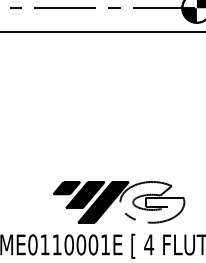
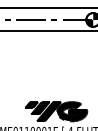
fill: (153, 201) -> (72, 111), added

